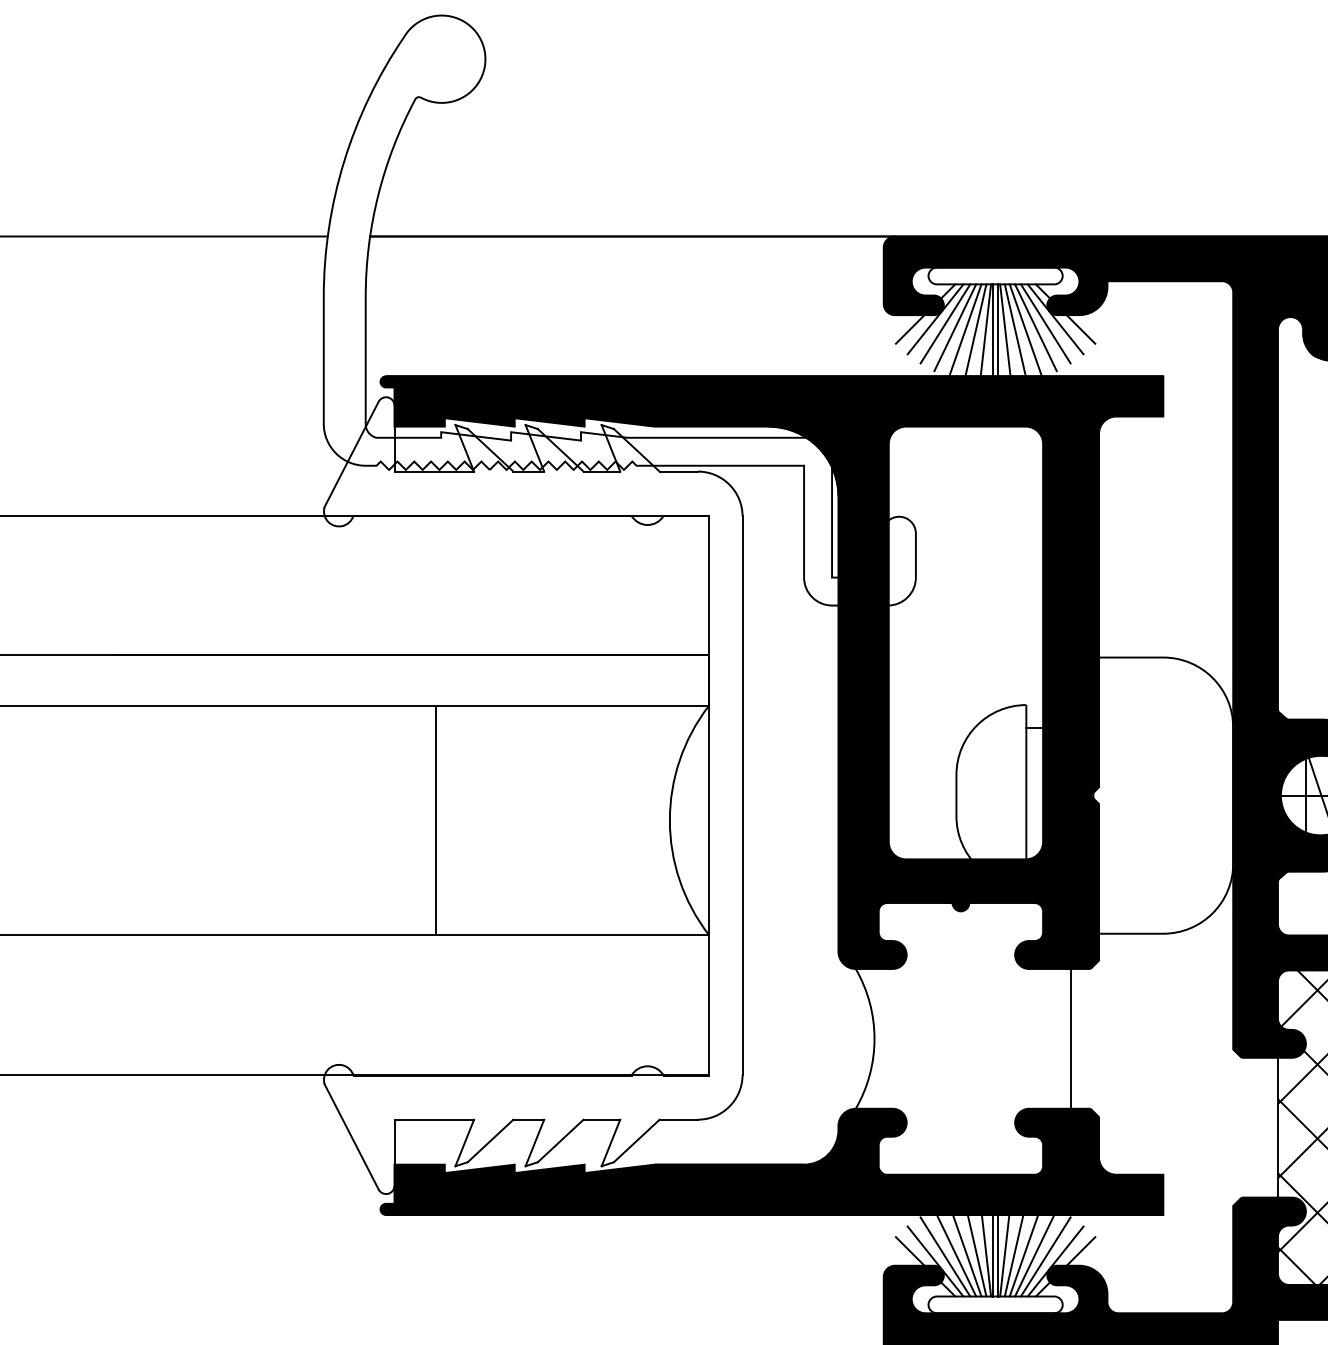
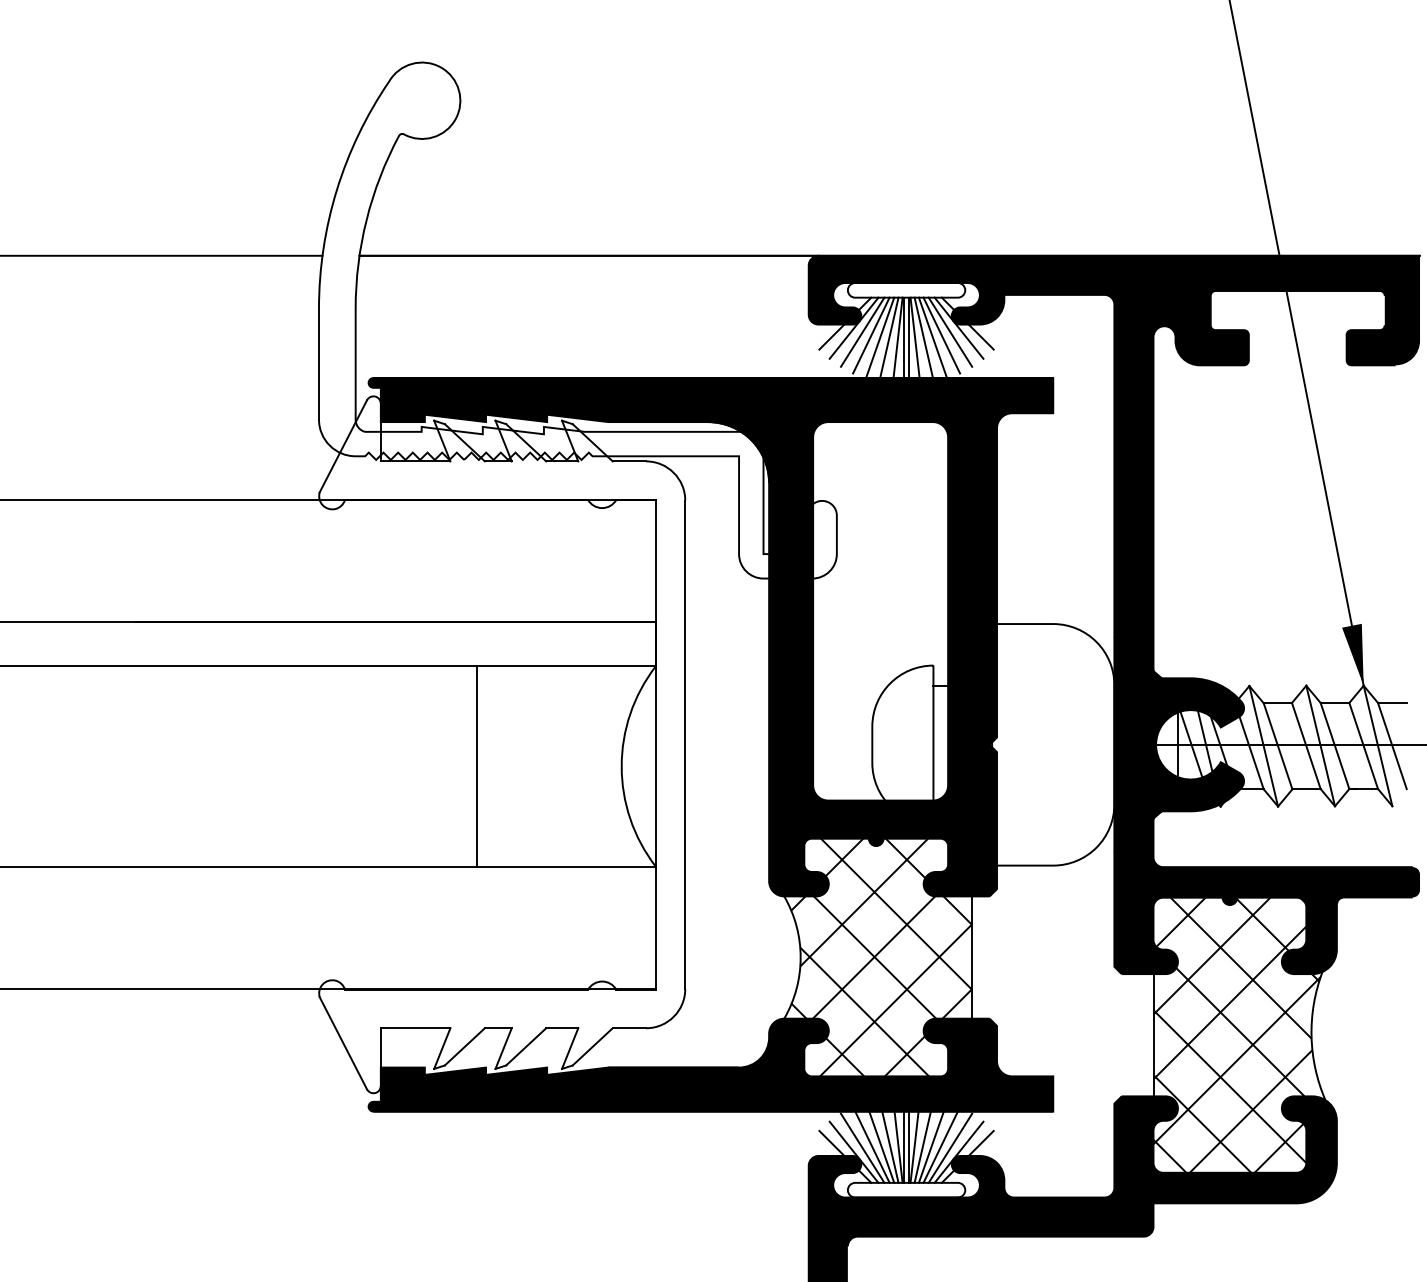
line: (436, 820) -> (477, 766), moved
hatch: (966, 1038) -> (881, 957), added

